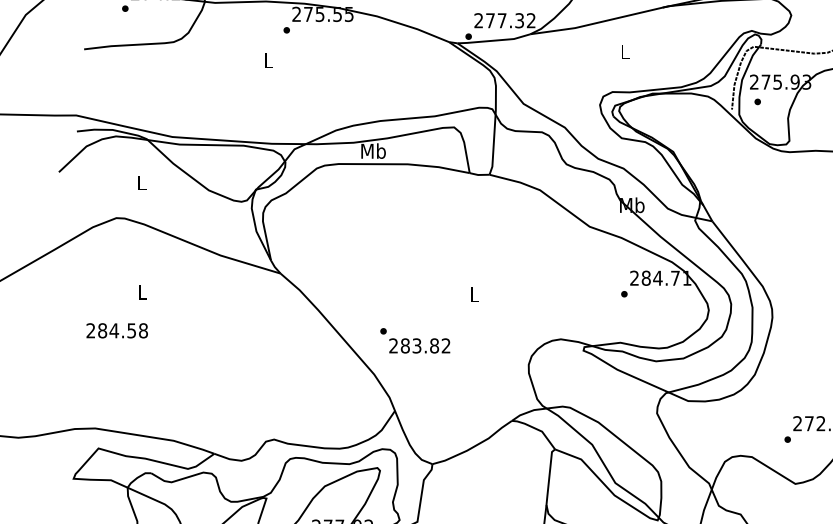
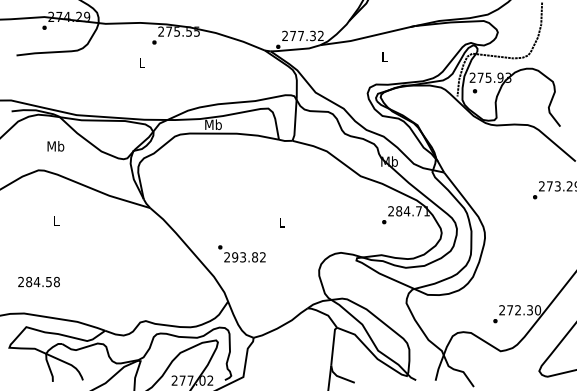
text: (141, 183) -> (55, 146), L -> Mb
text: (116, 330) -> (38, 281), moved
text: (405, 346) -> (235, 257), 283.82 -> 293.82

